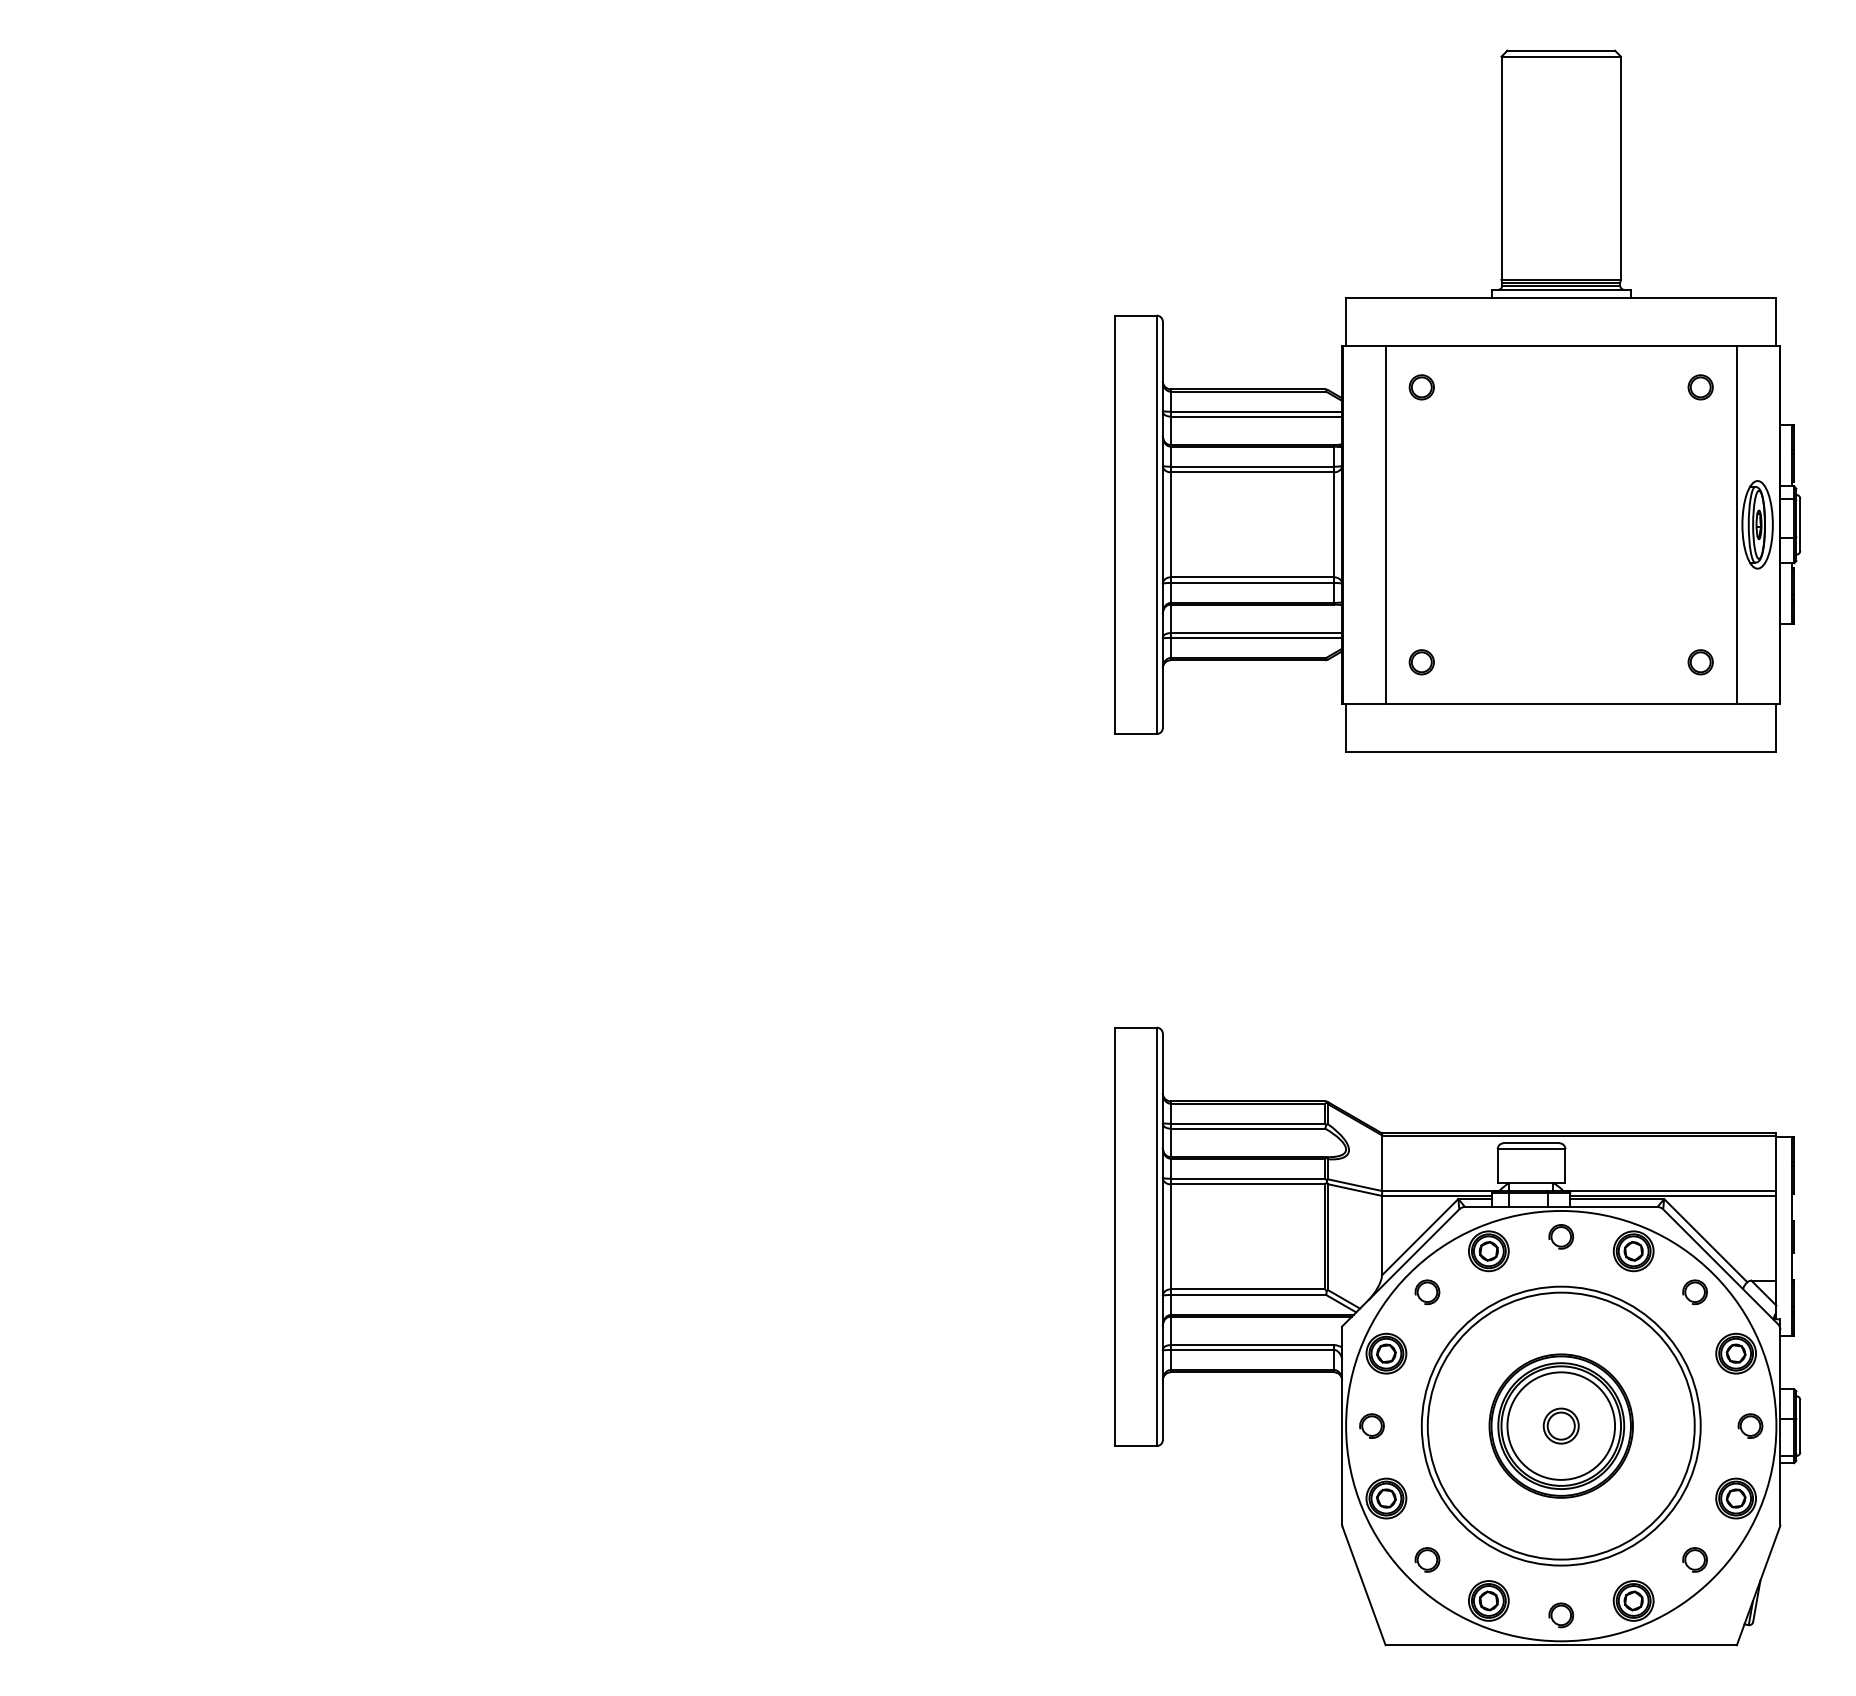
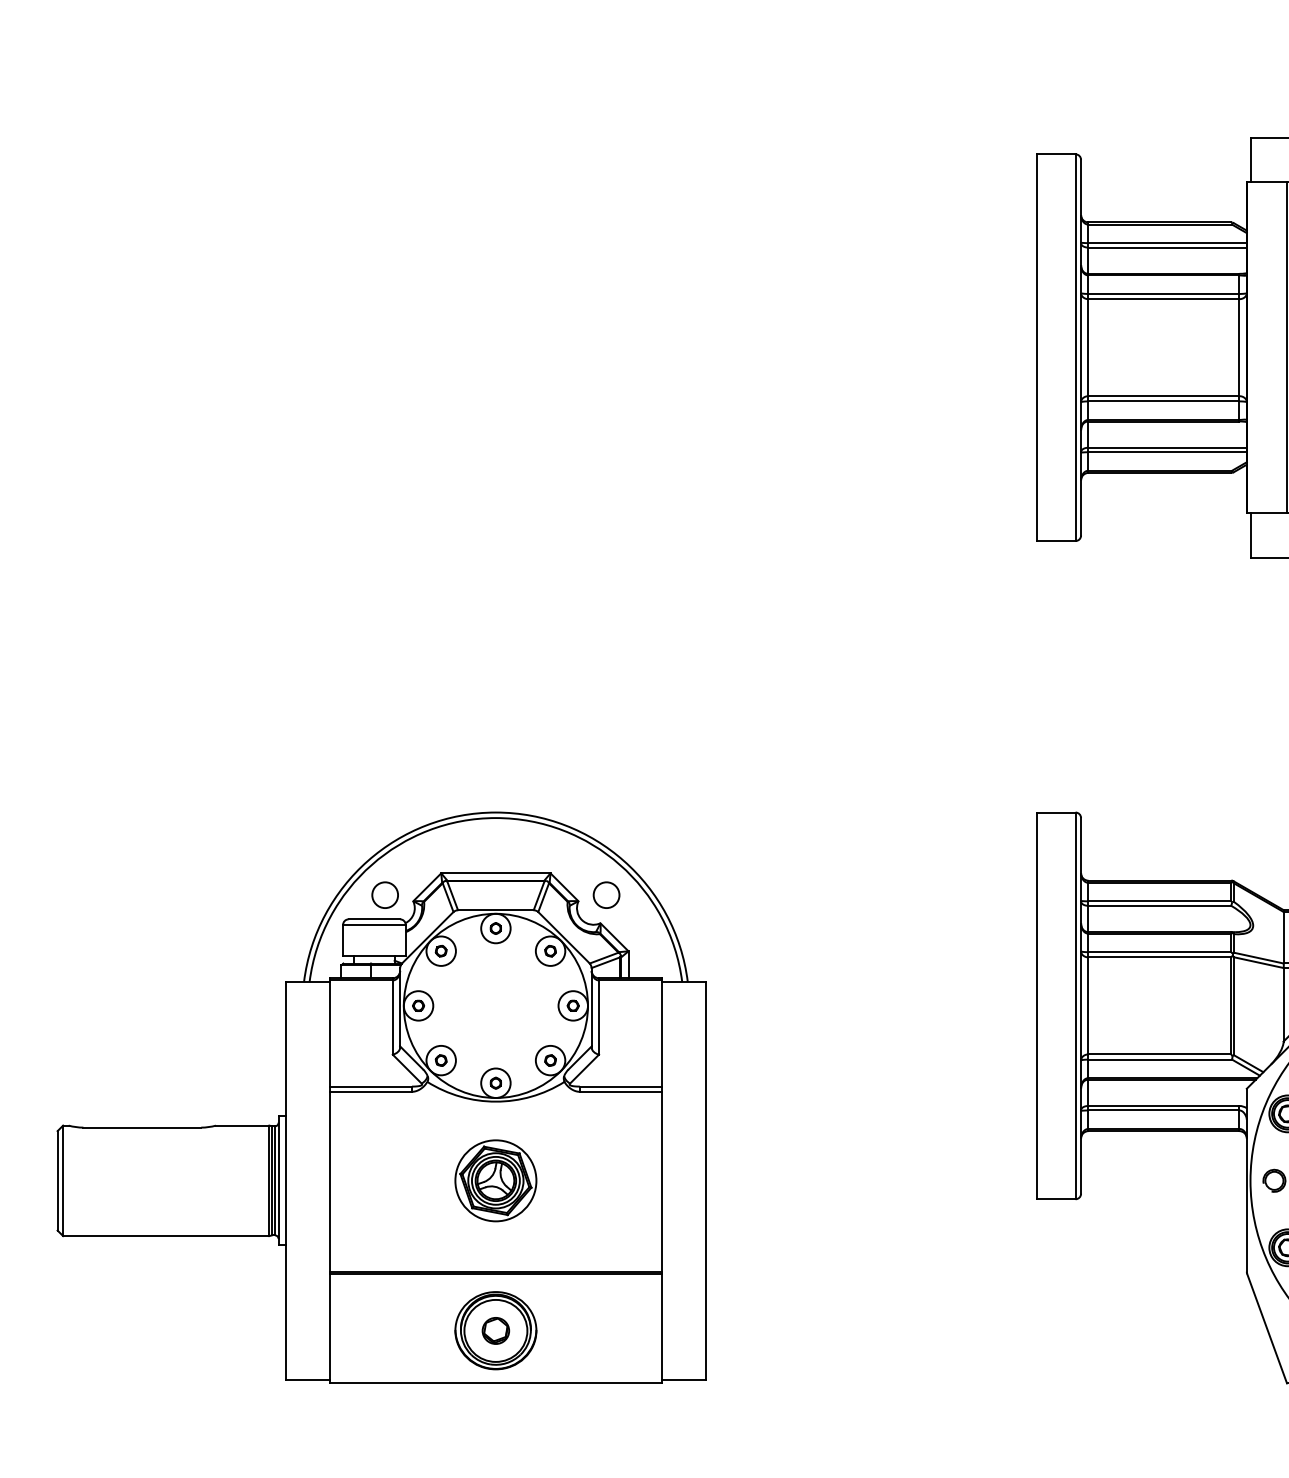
part: (405, 1335) -> (381, 1097), added

